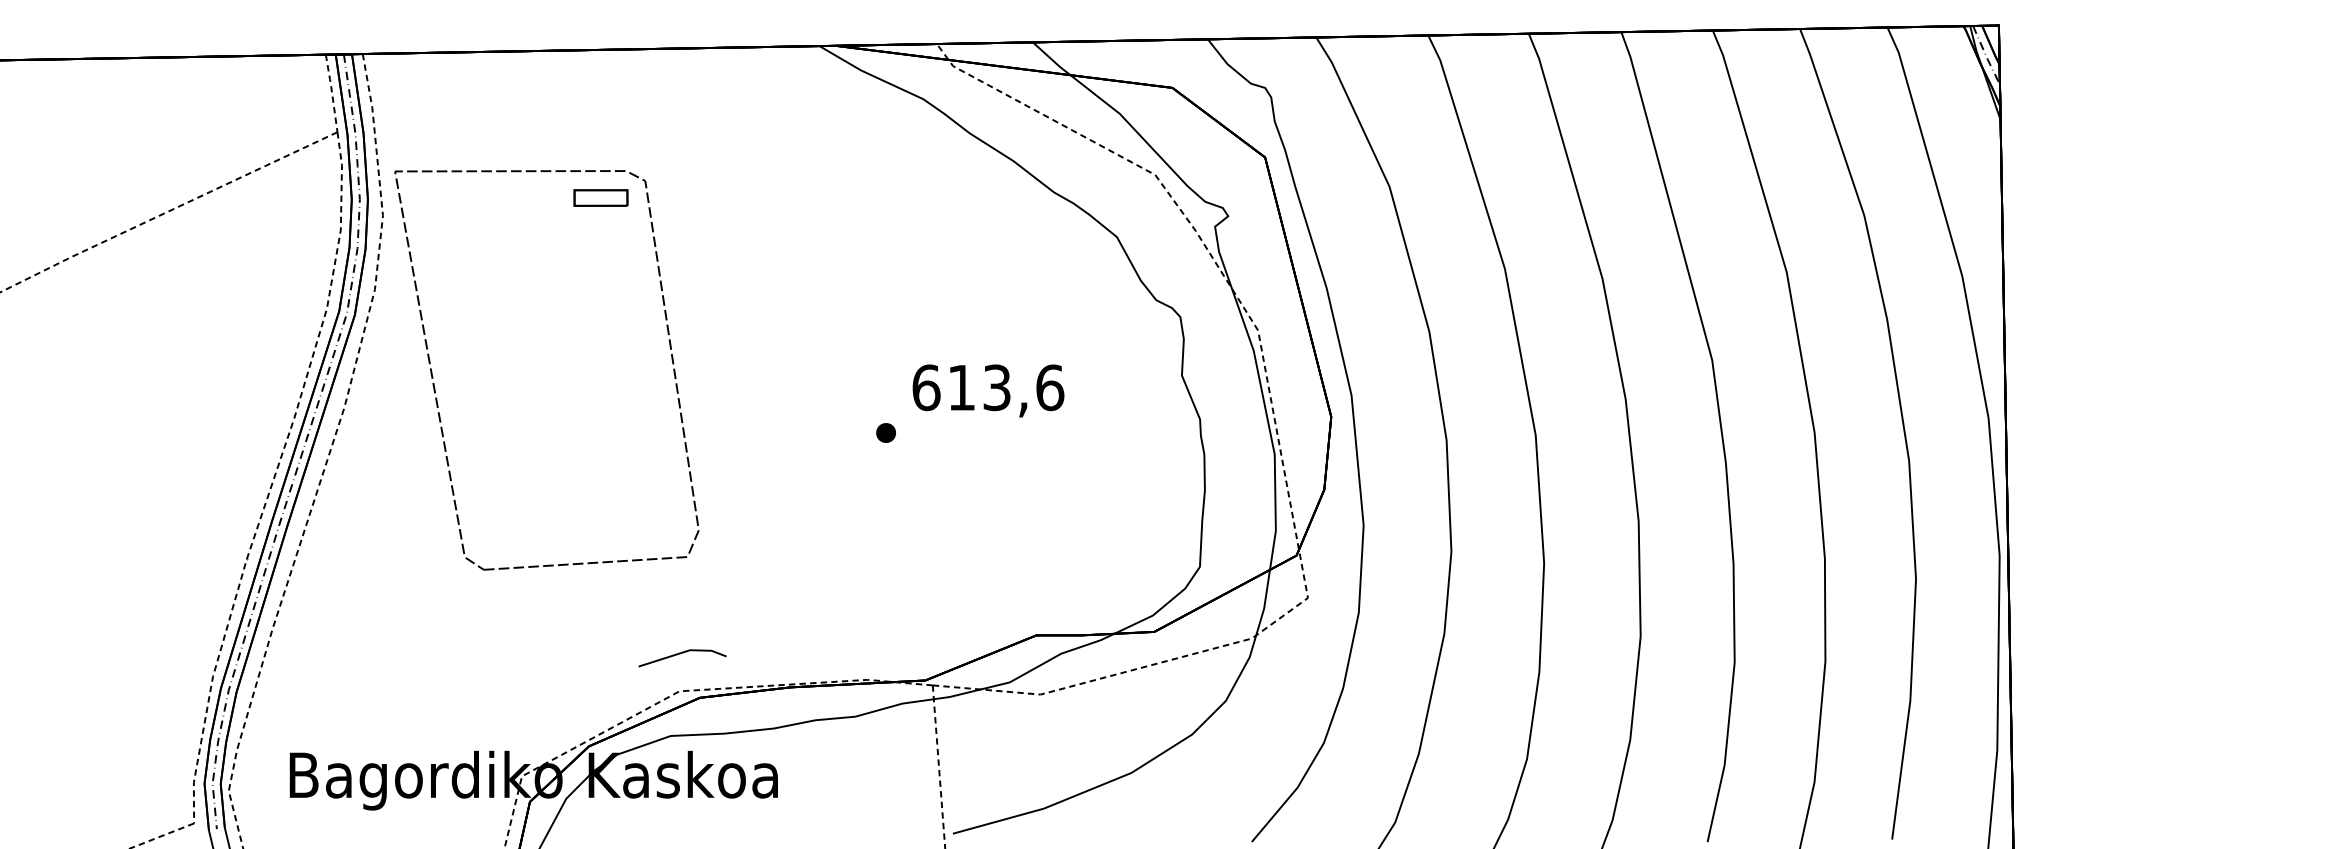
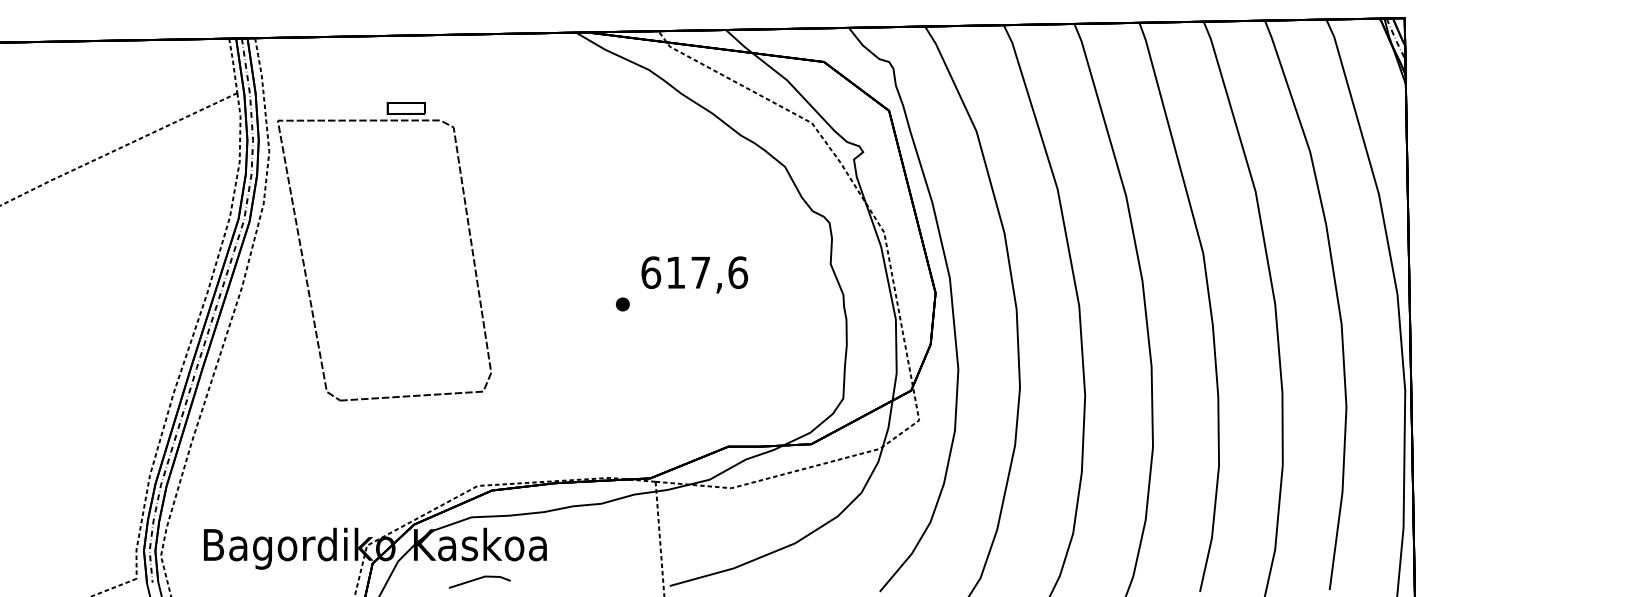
part: (600, 197) -> (406, 108), moved
text: (996, 387) -> (700, 272), 613,6 -> 617,6
line: (680, 654) -> (478, 579), moved

